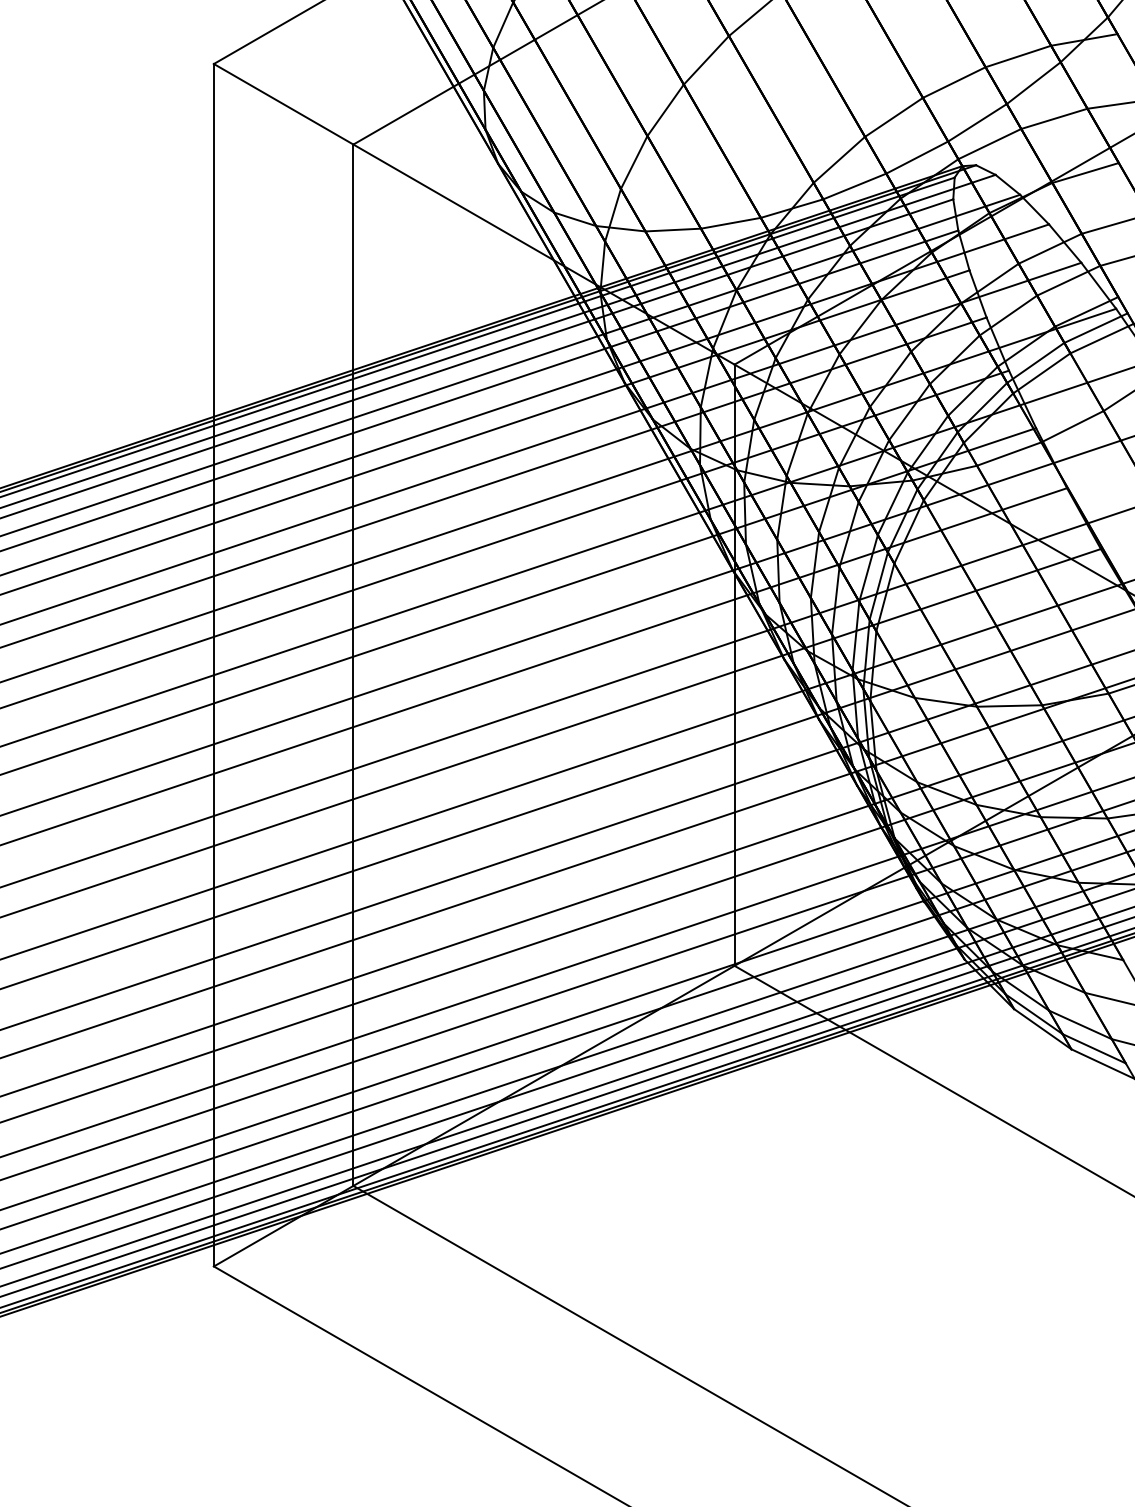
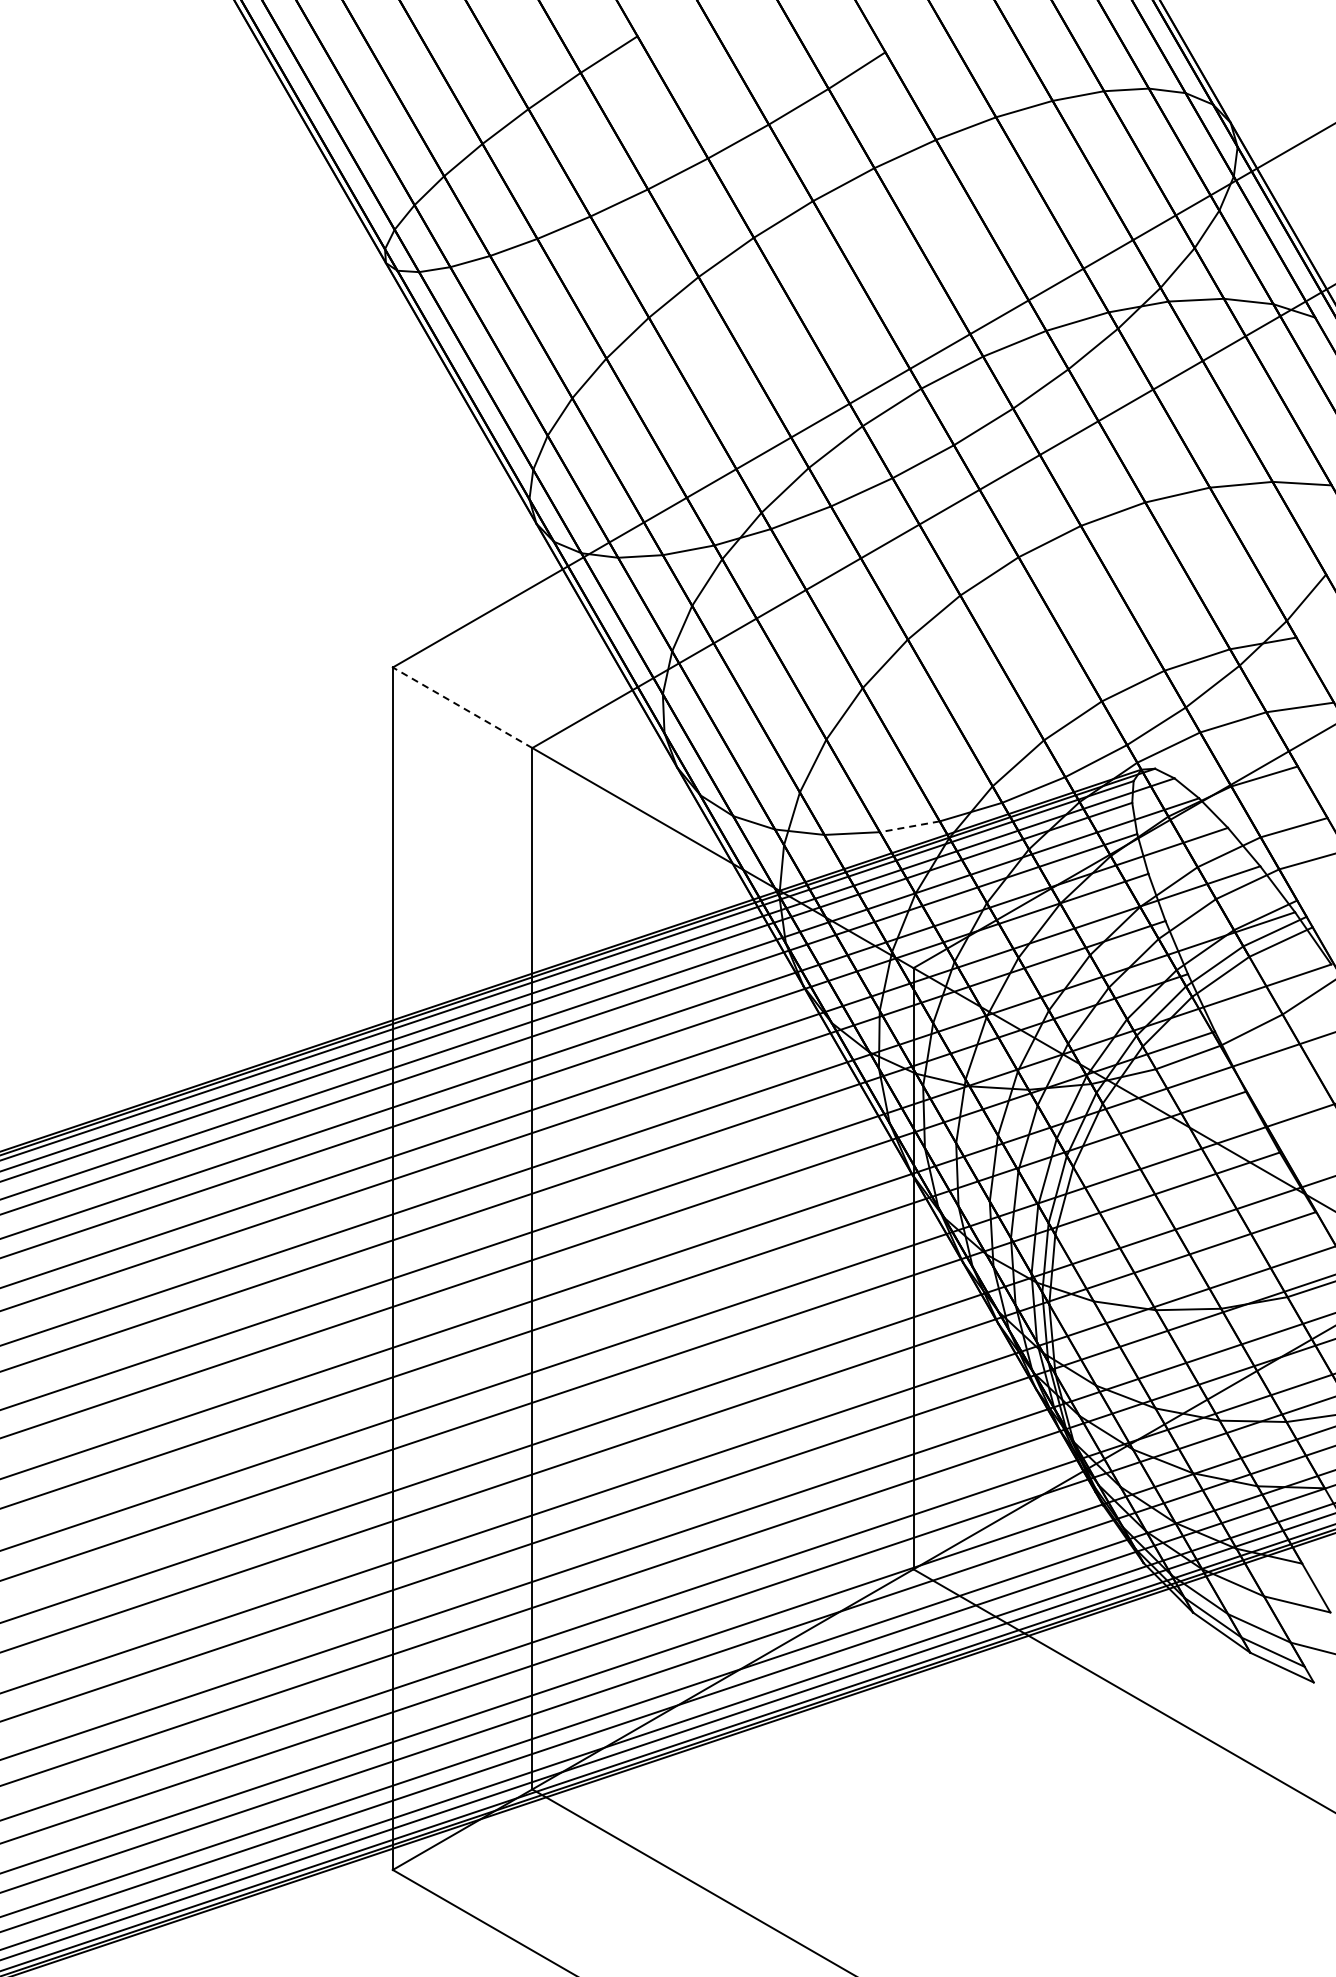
line: (283, 104) -> (462, 707), solid -> dashed
line: (730, 223) -> (909, 826), solid -> dashed

